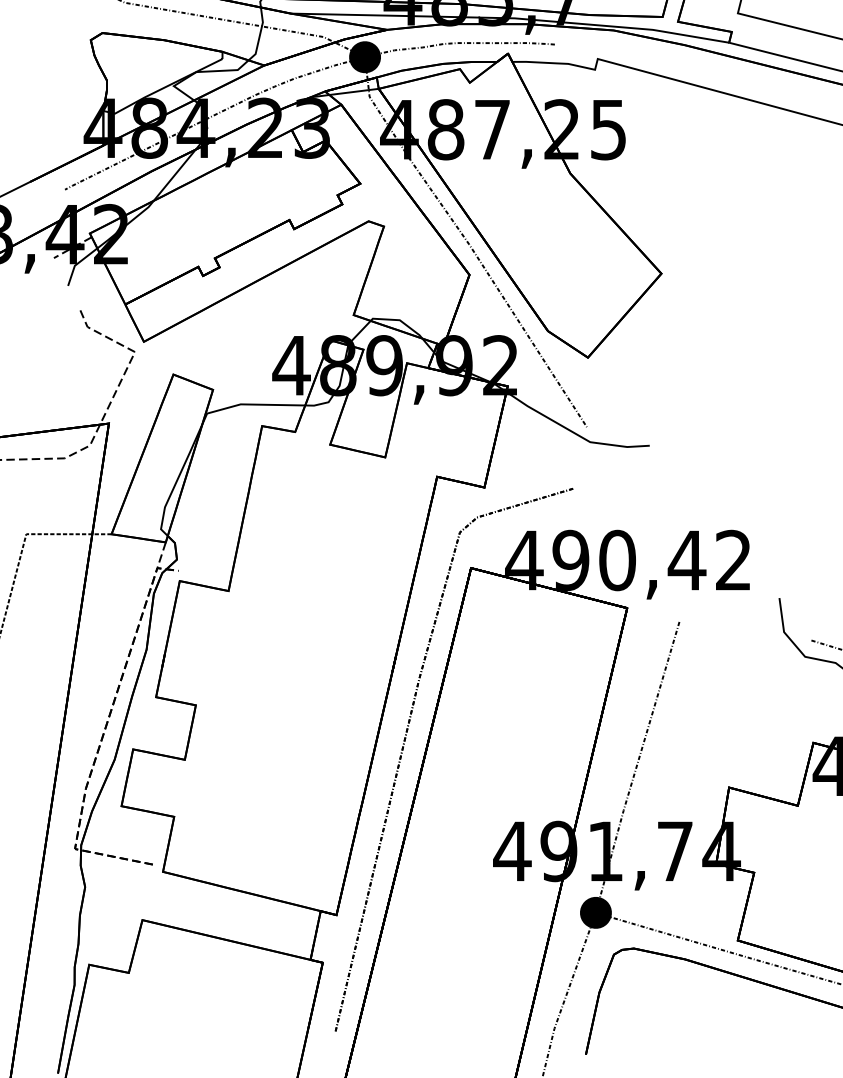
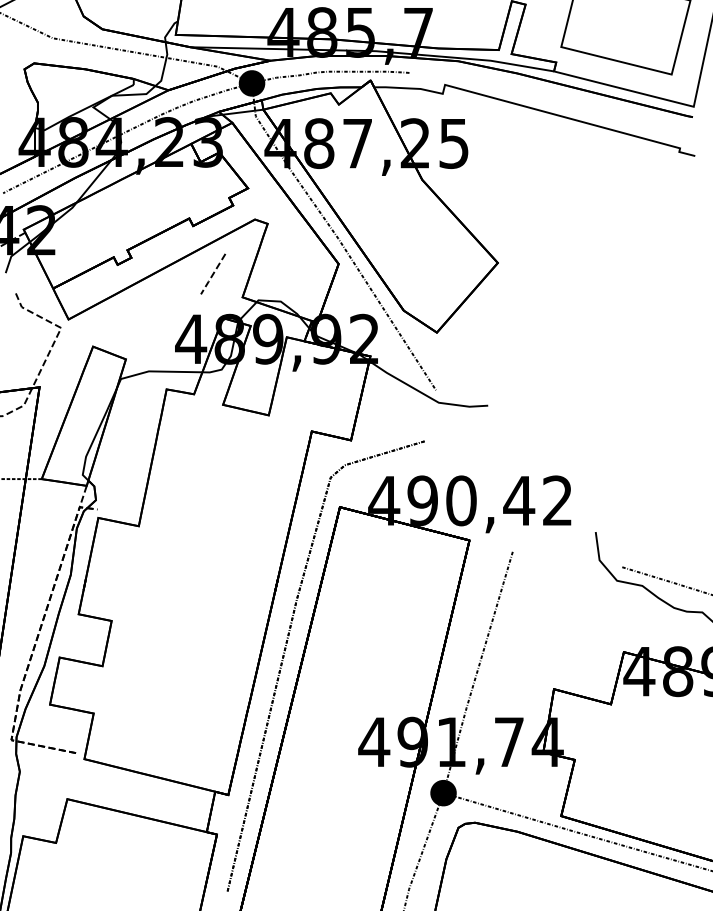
line: (317, 286) -> (212, 273), added

